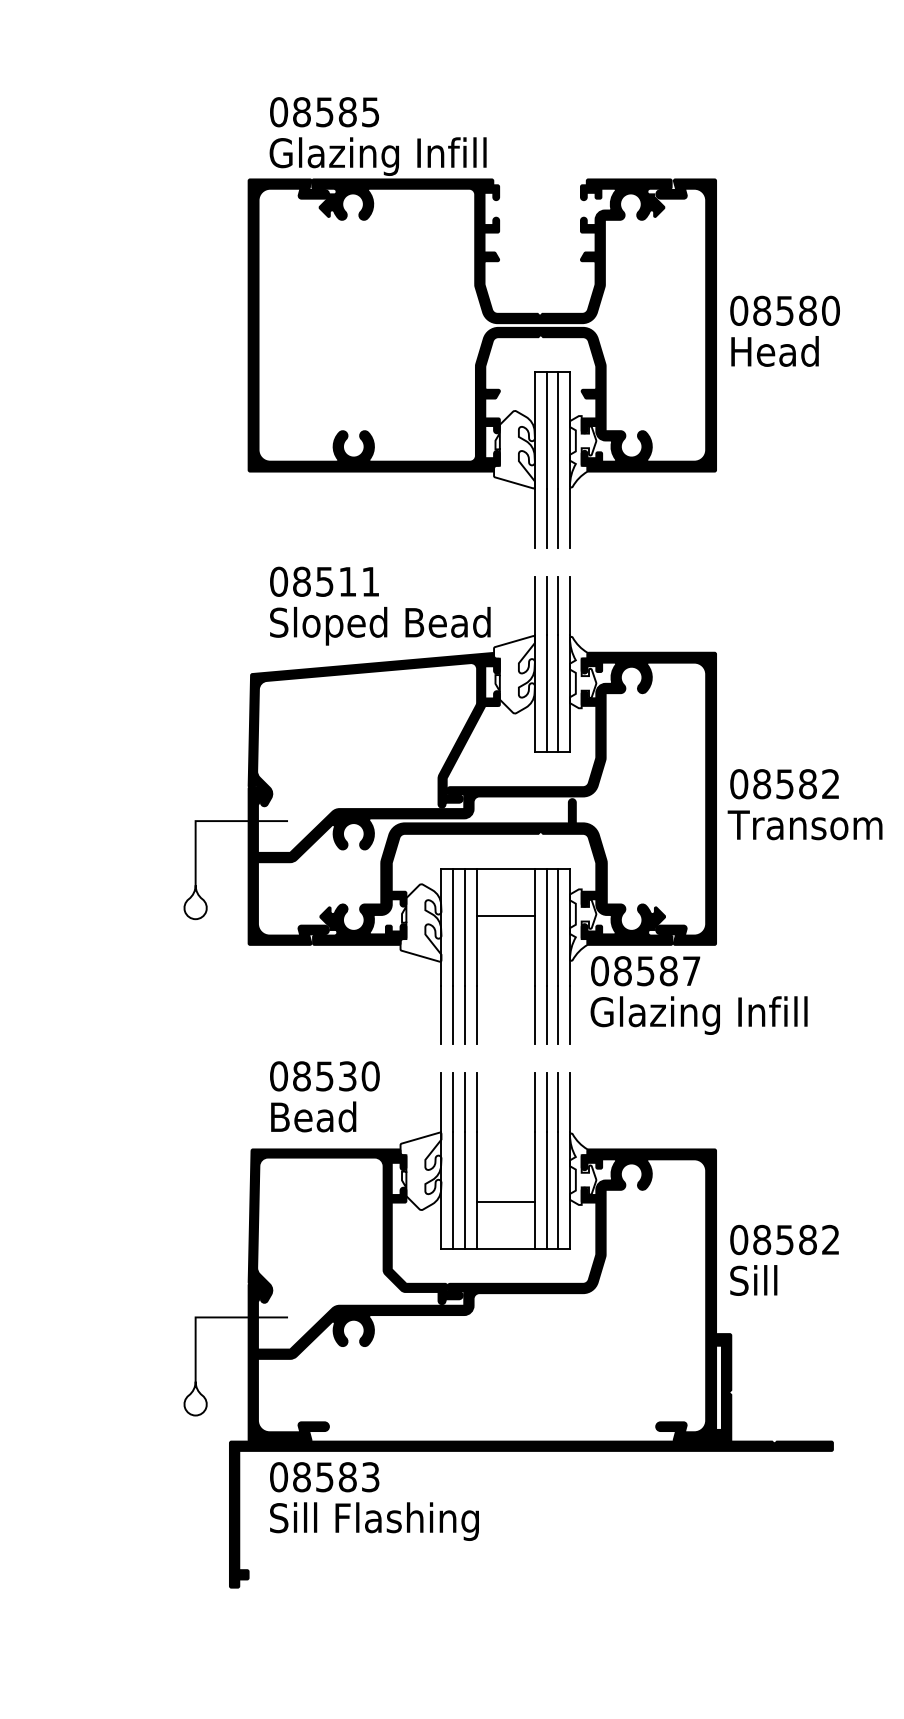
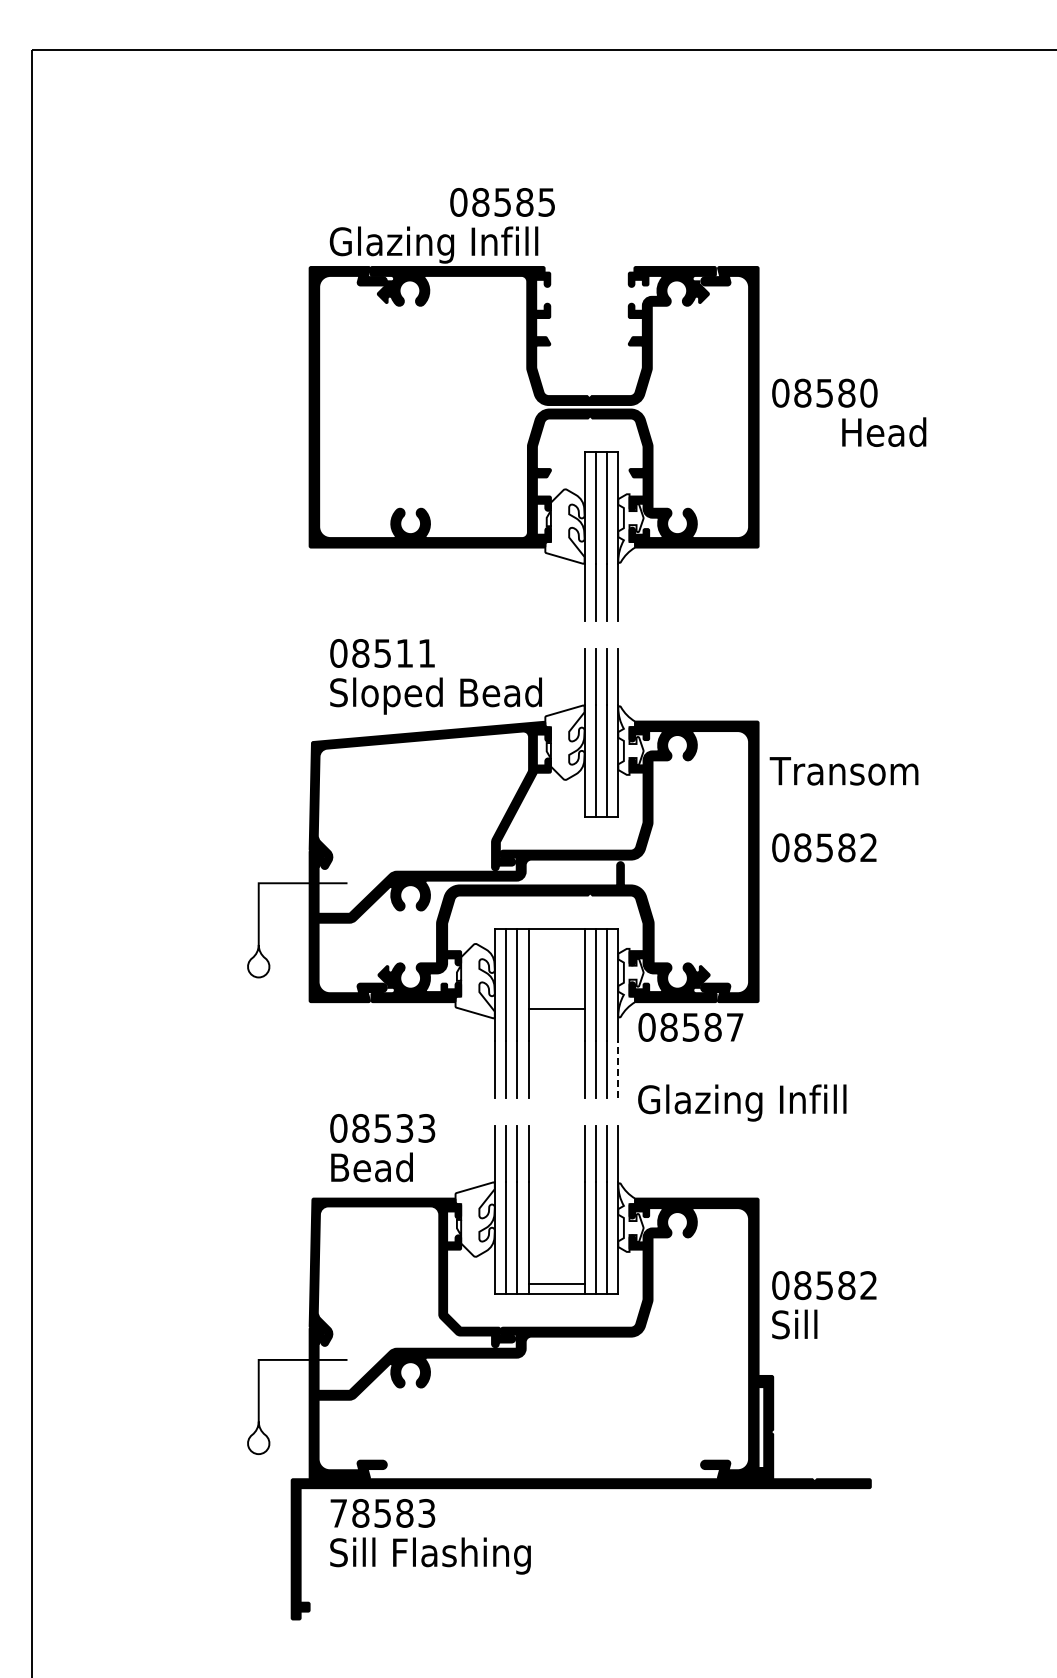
text: (324, 112) -> (502, 202), moved
text: (775, 350) -> (884, 431), moved
text: (804, 825) -> (843, 771), moved
line: (505, 916) -> (556, 1009), moved
line: (570, 1015) -> (618, 1069), solid -> dashed
text: (699, 1015) -> (742, 1102), moved
text: (370, 1076) -> (426, 1128), 08530 -> 08533
line: (505, 1202) -> (556, 1284), moved
text: (278, 1477) -> (338, 1513), 08583 -> 78583

